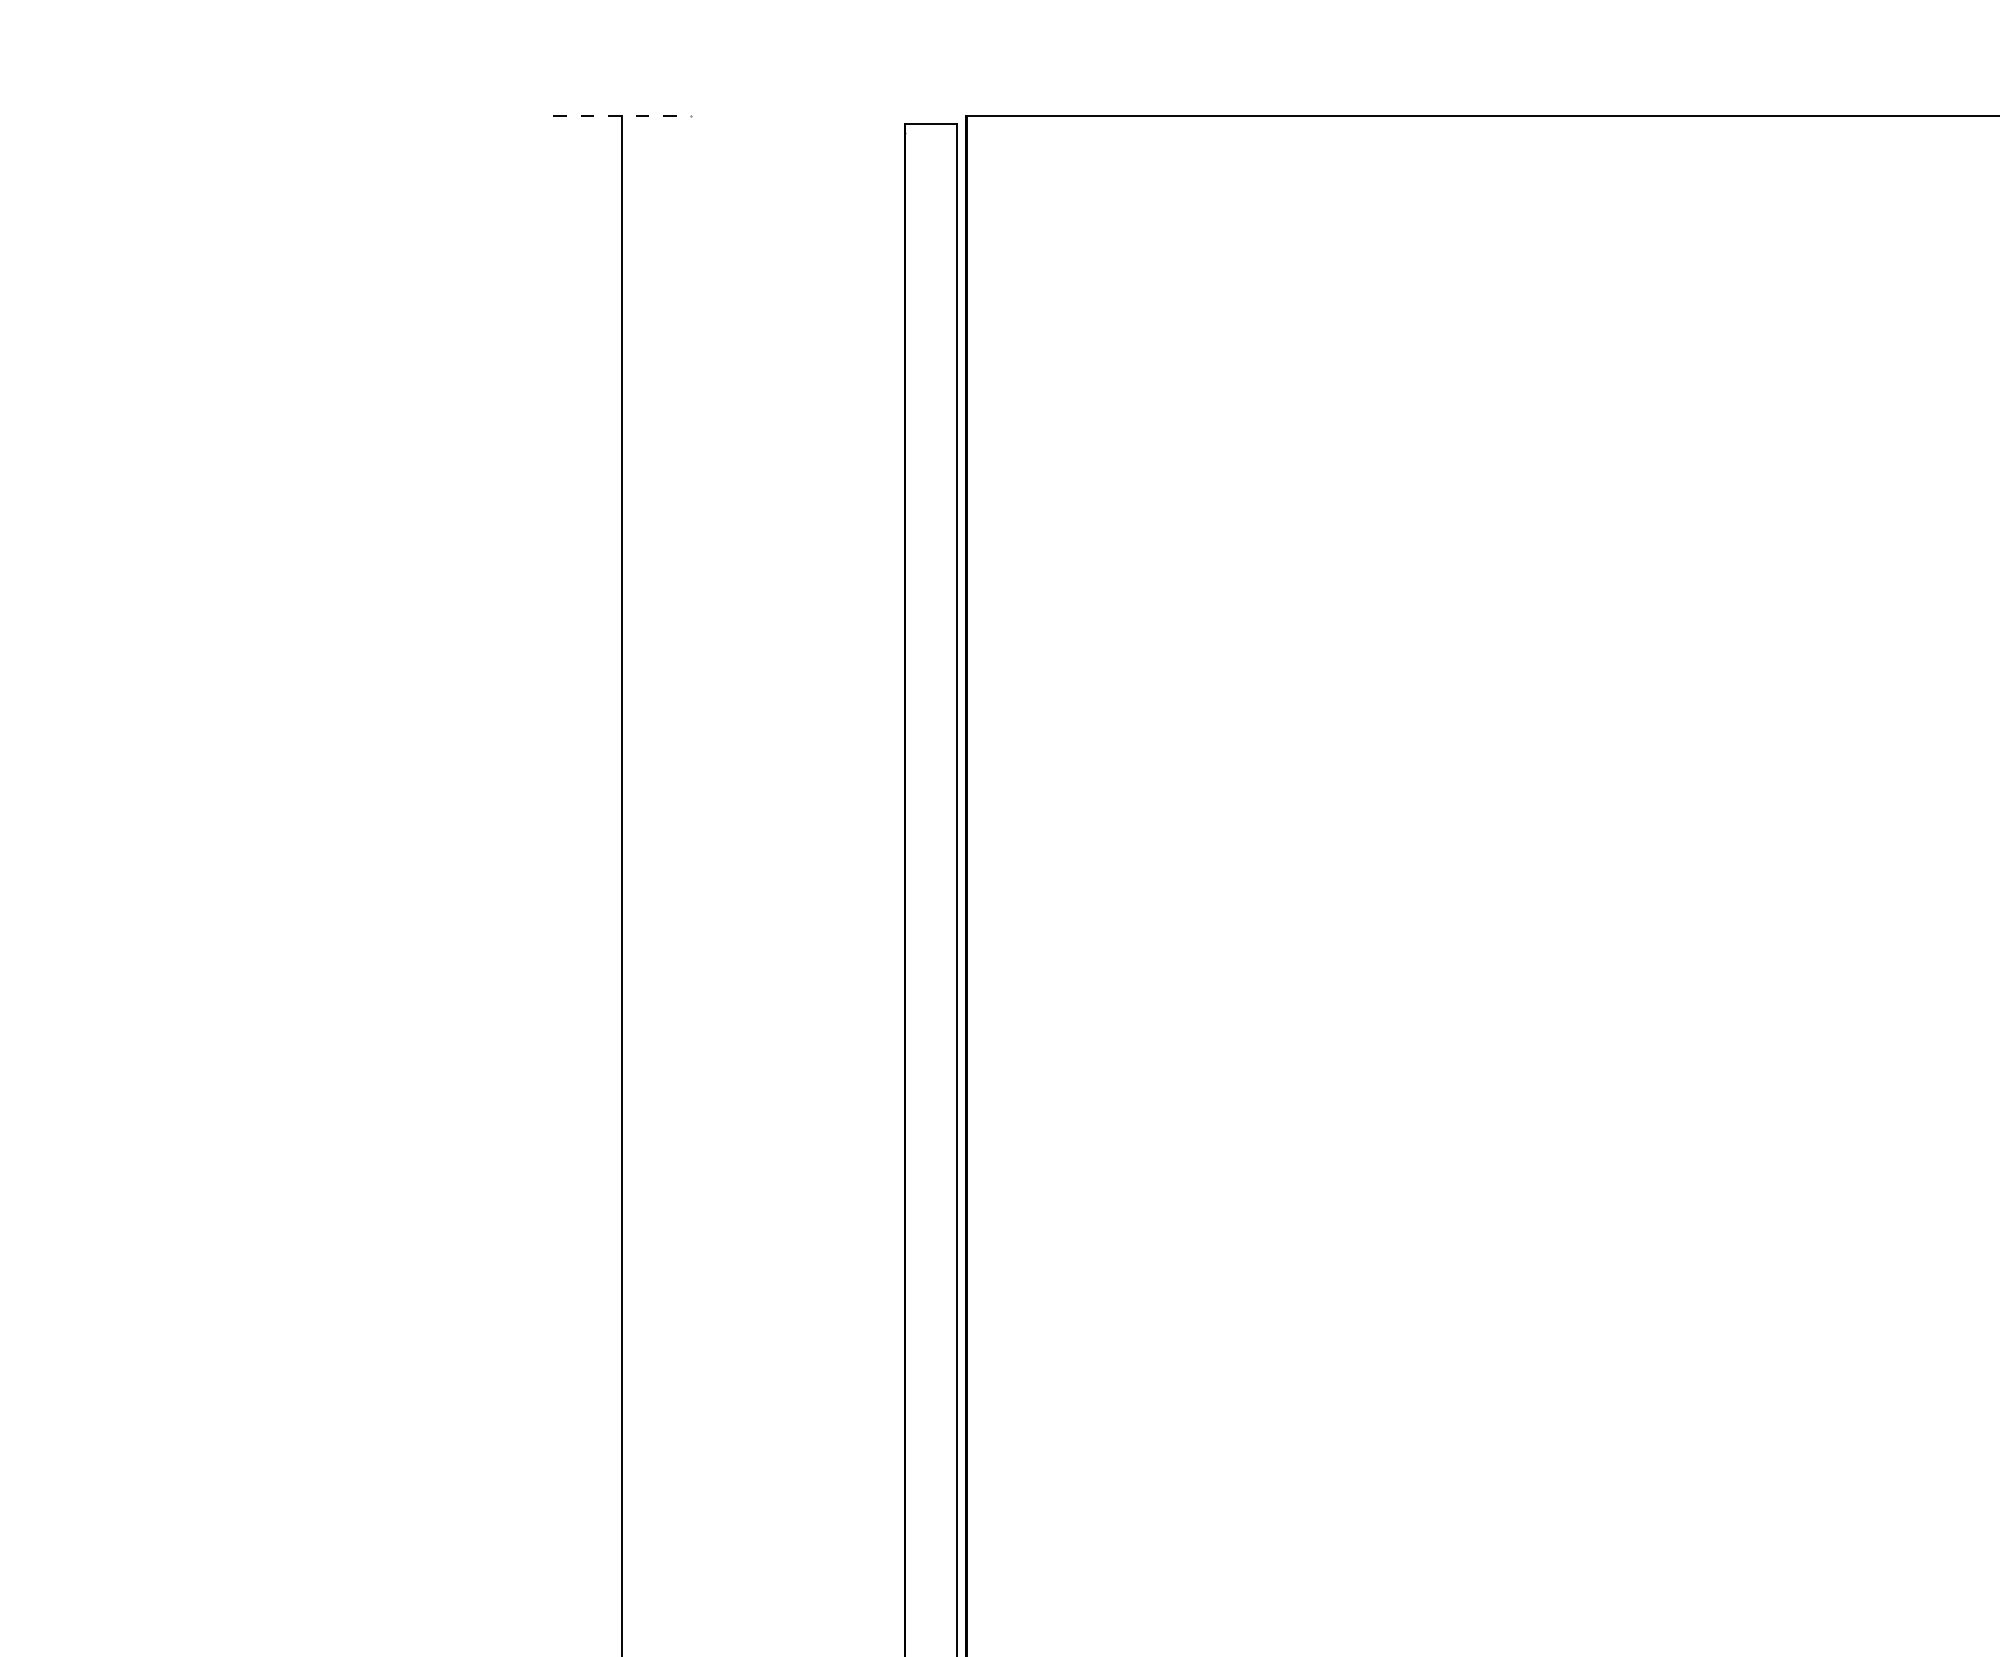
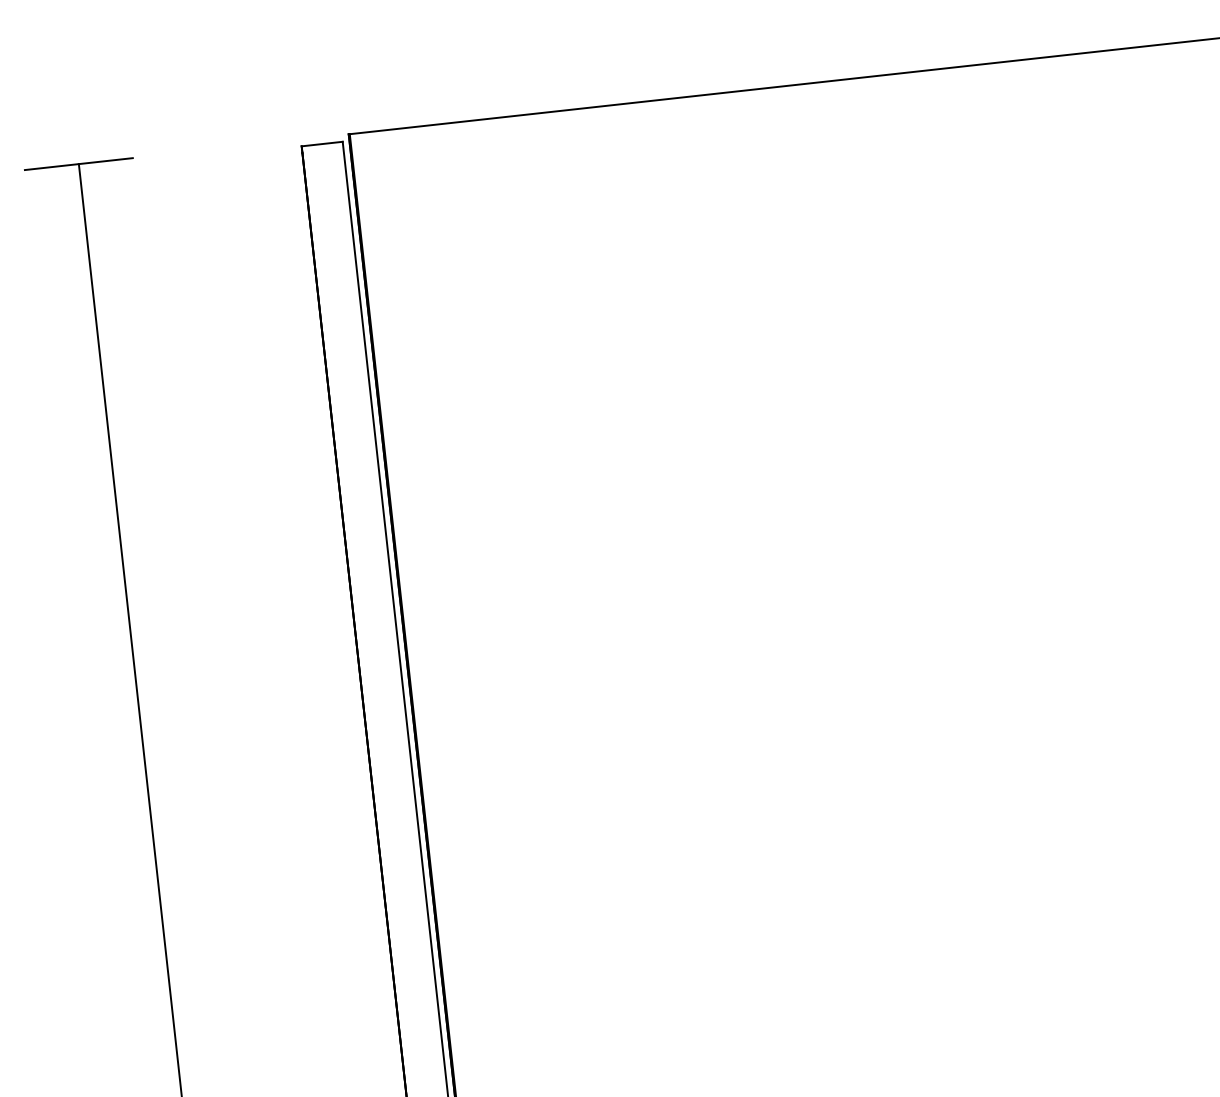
line: (621, 115) -> (78, 163), dashed -> solid

